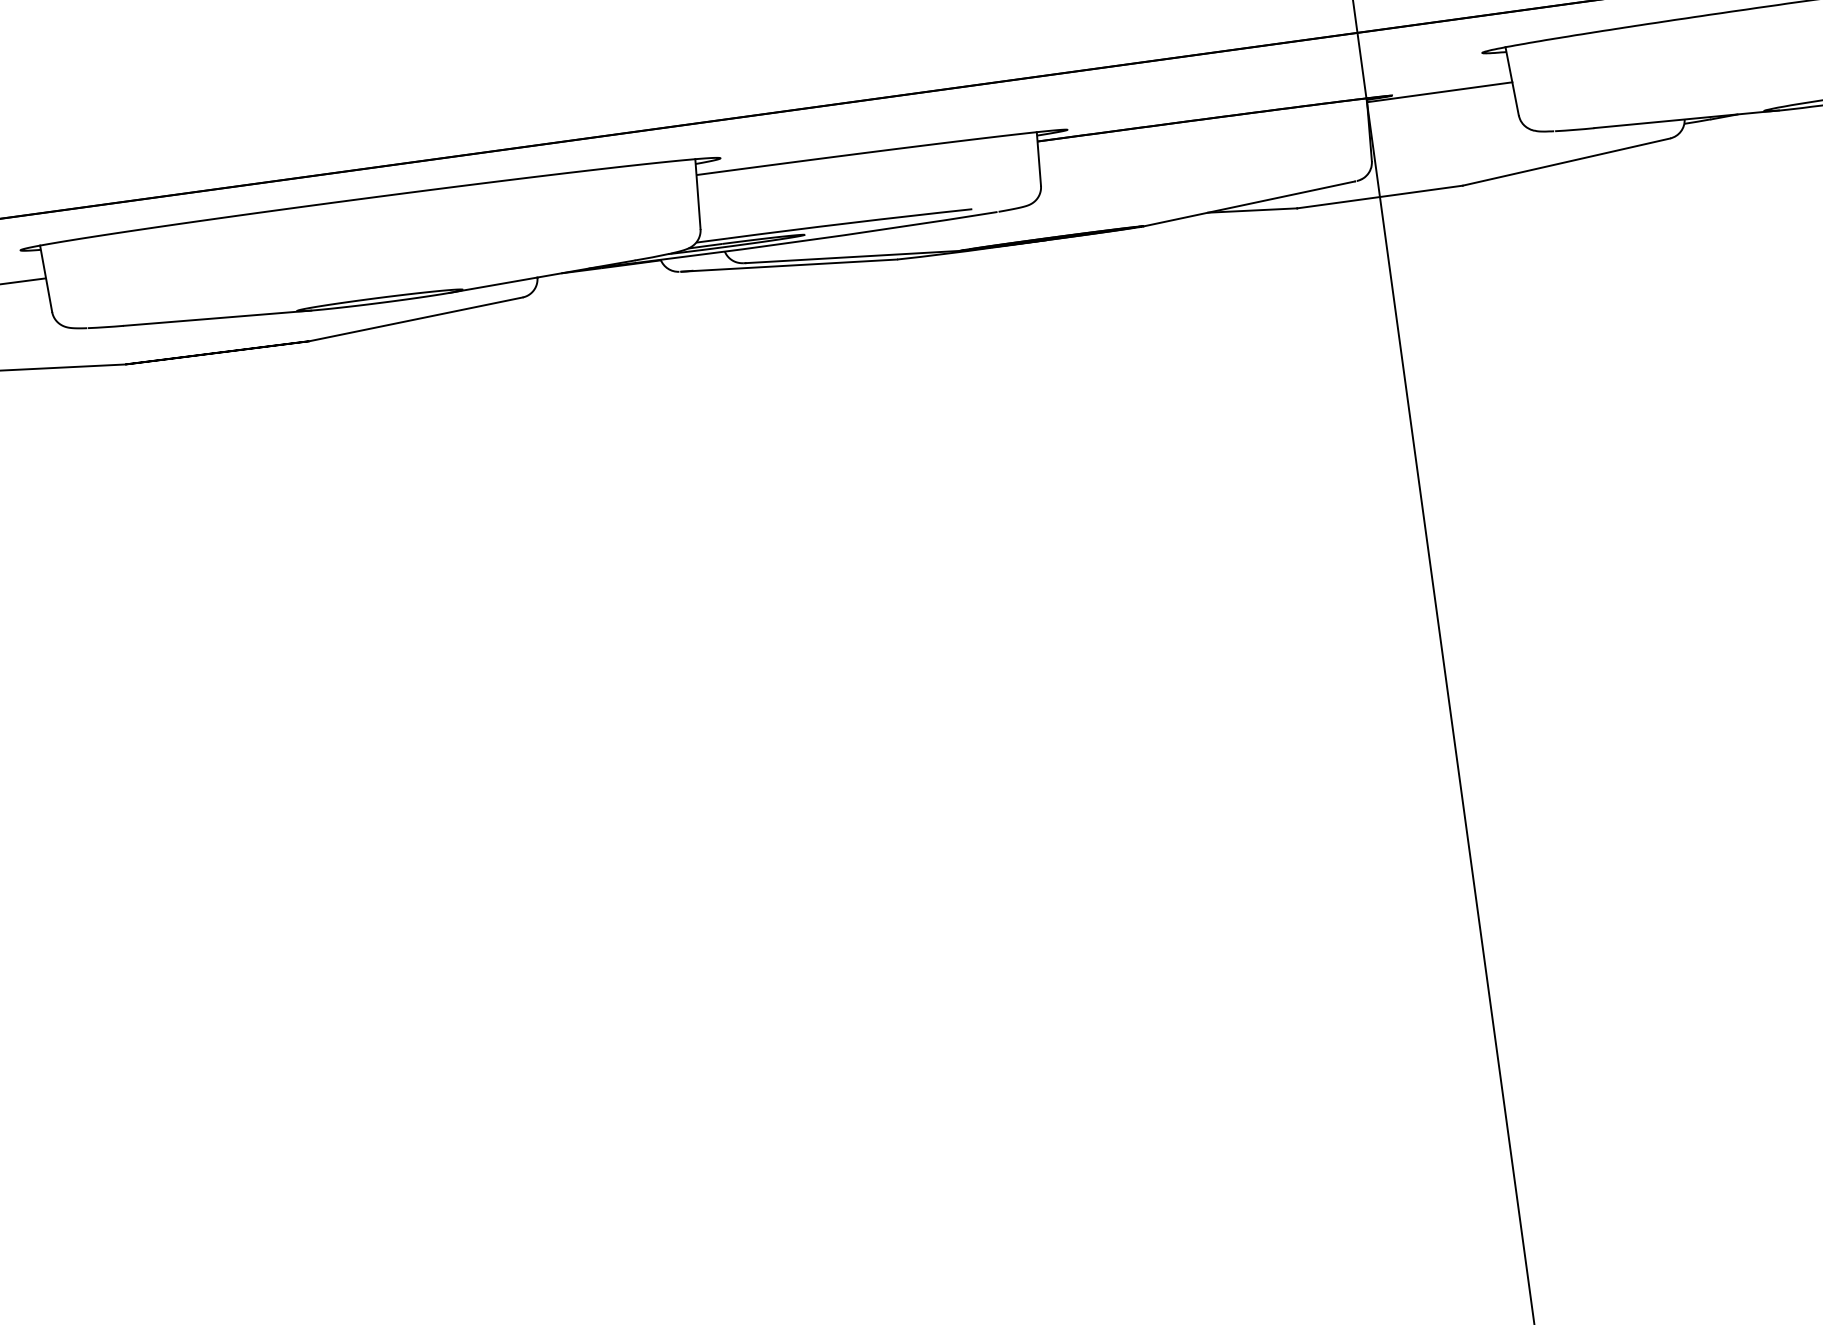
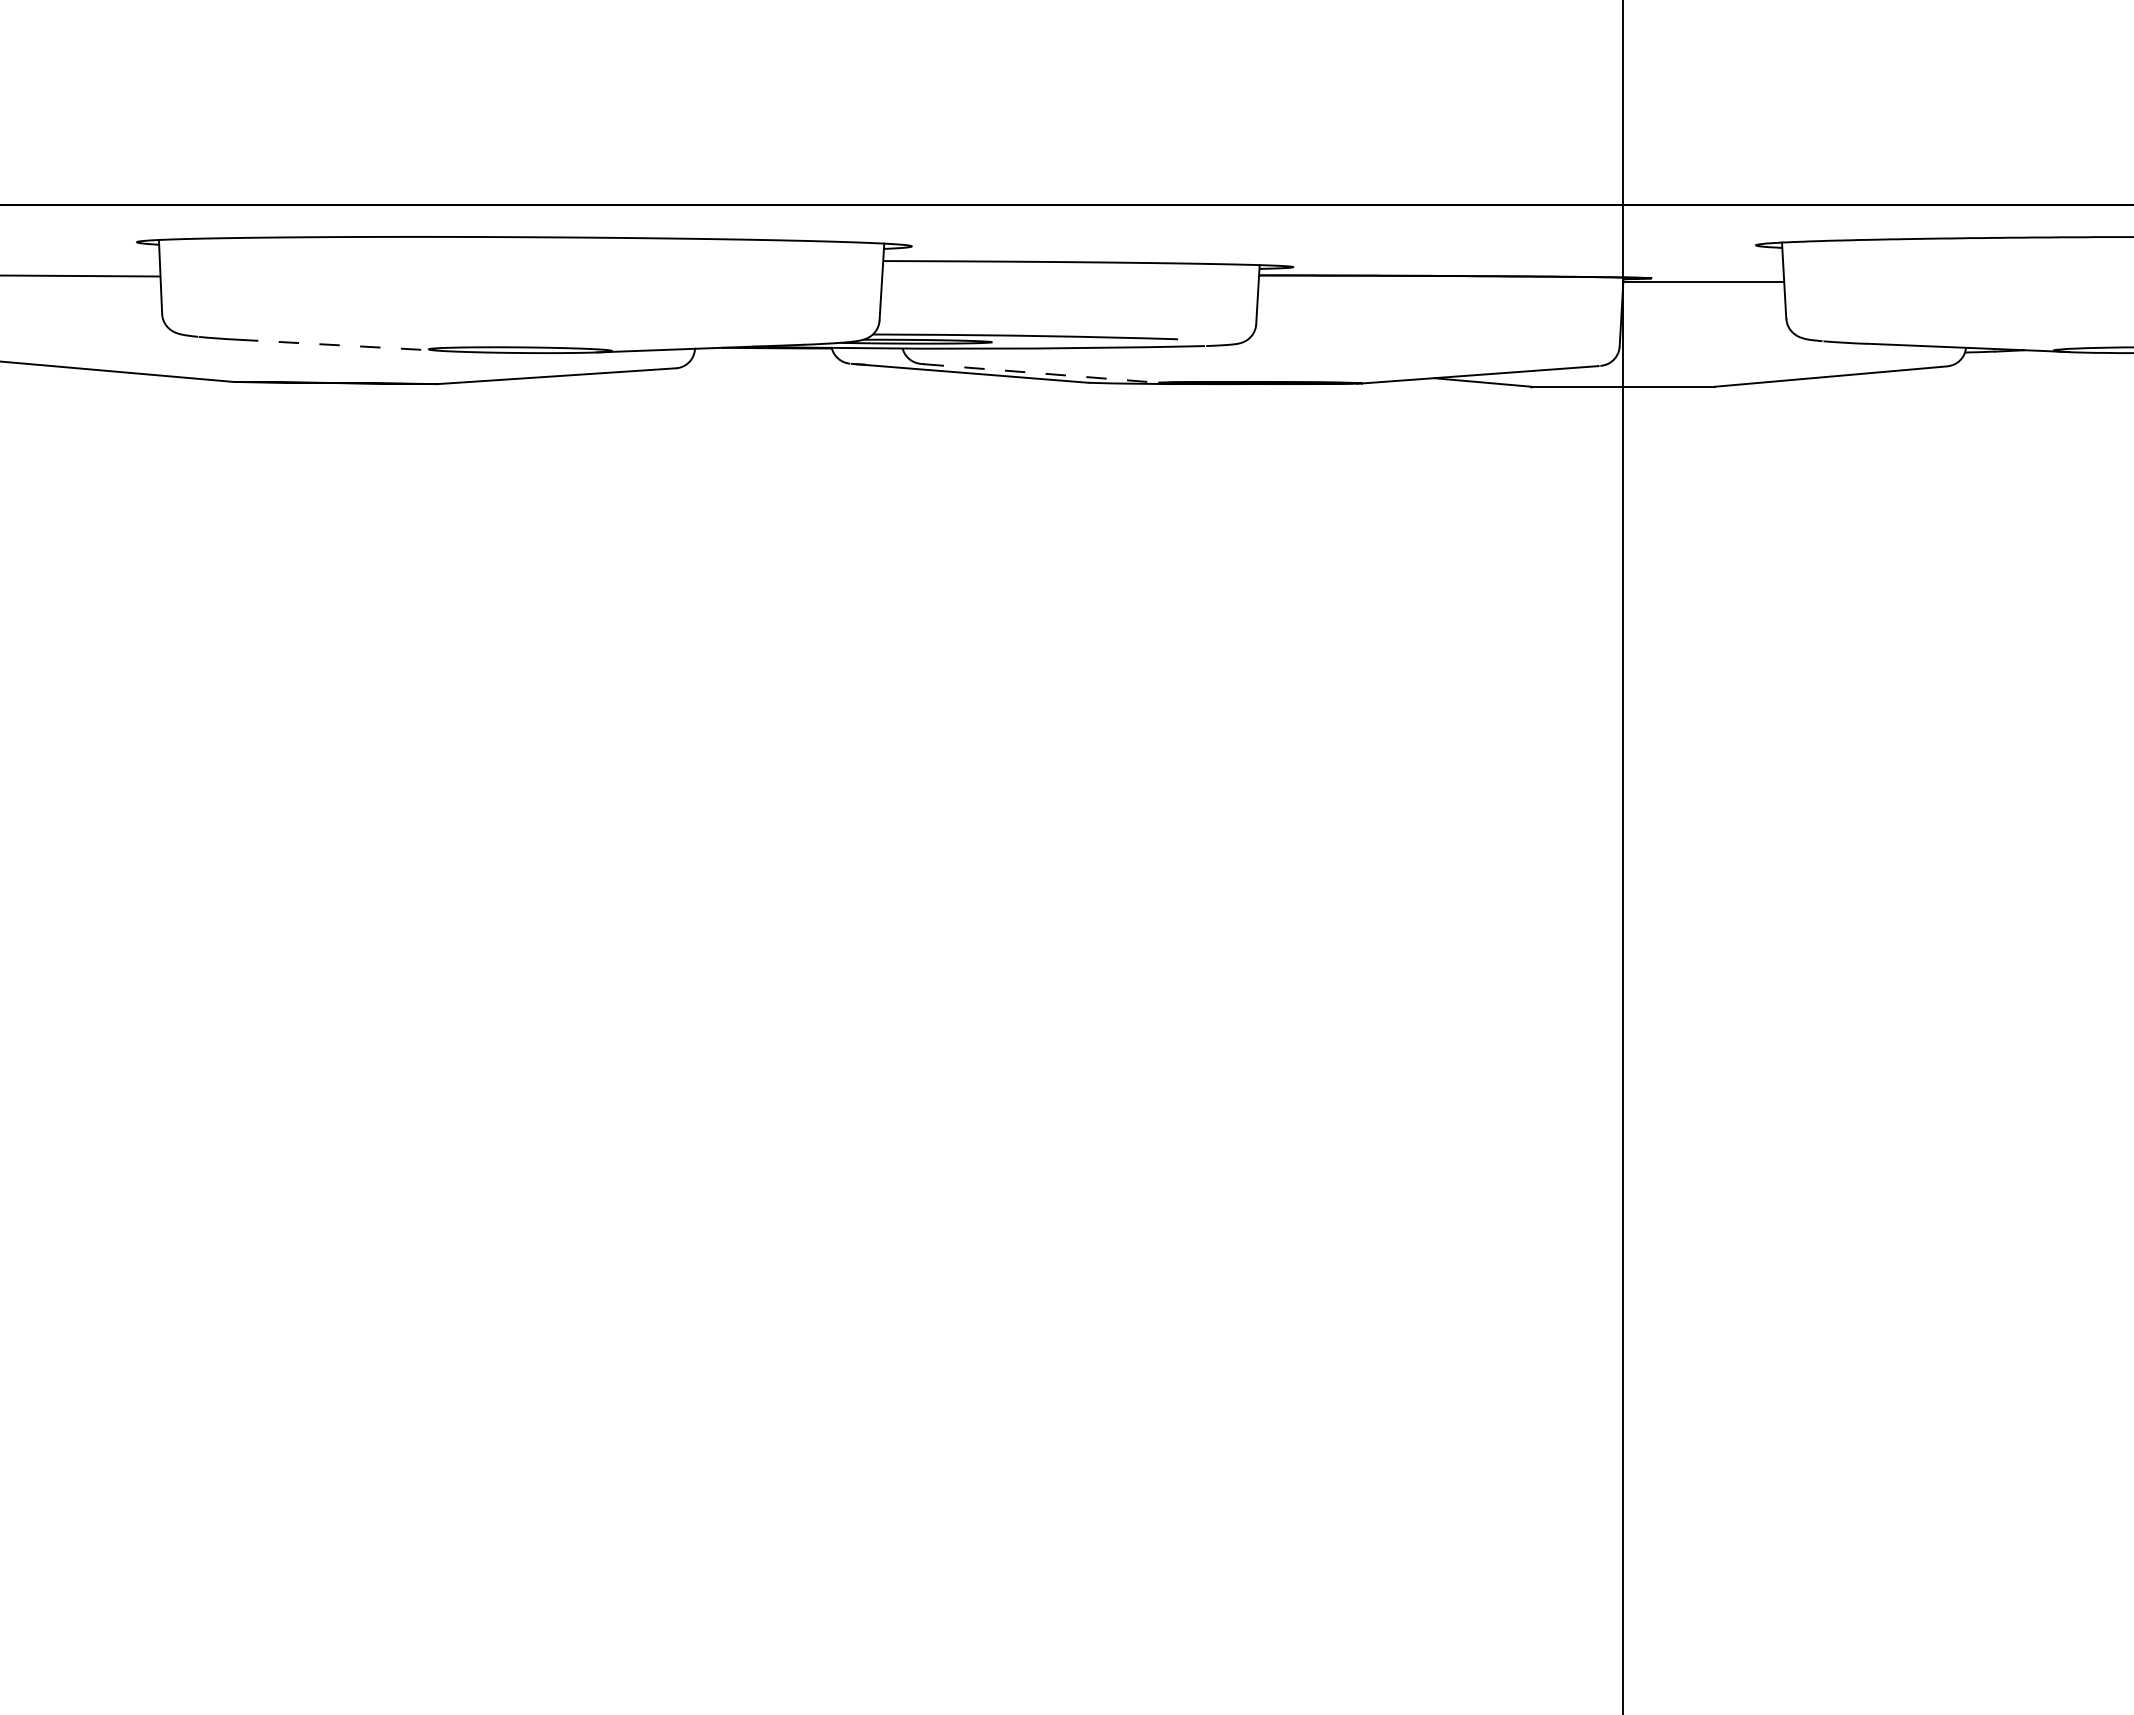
line: (854, 256) -> (1042, 373), solid -> dashed
line: (217, 318) -> (341, 345), solid -> dashed

